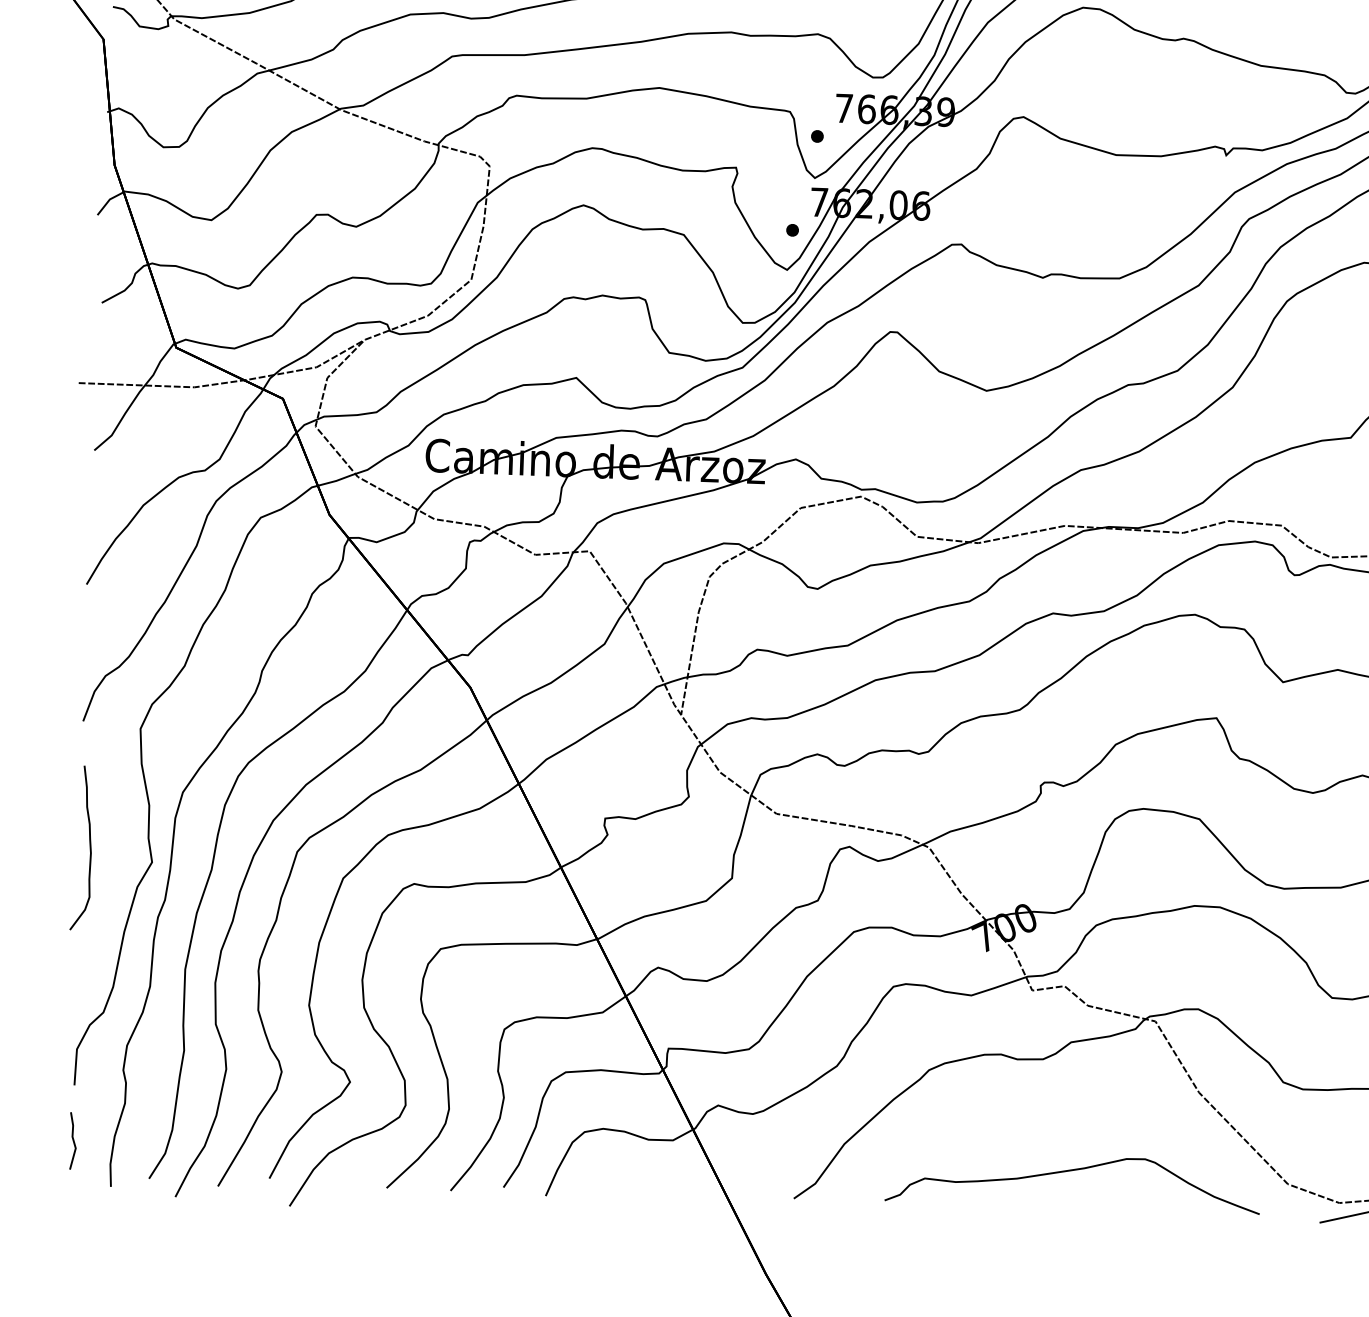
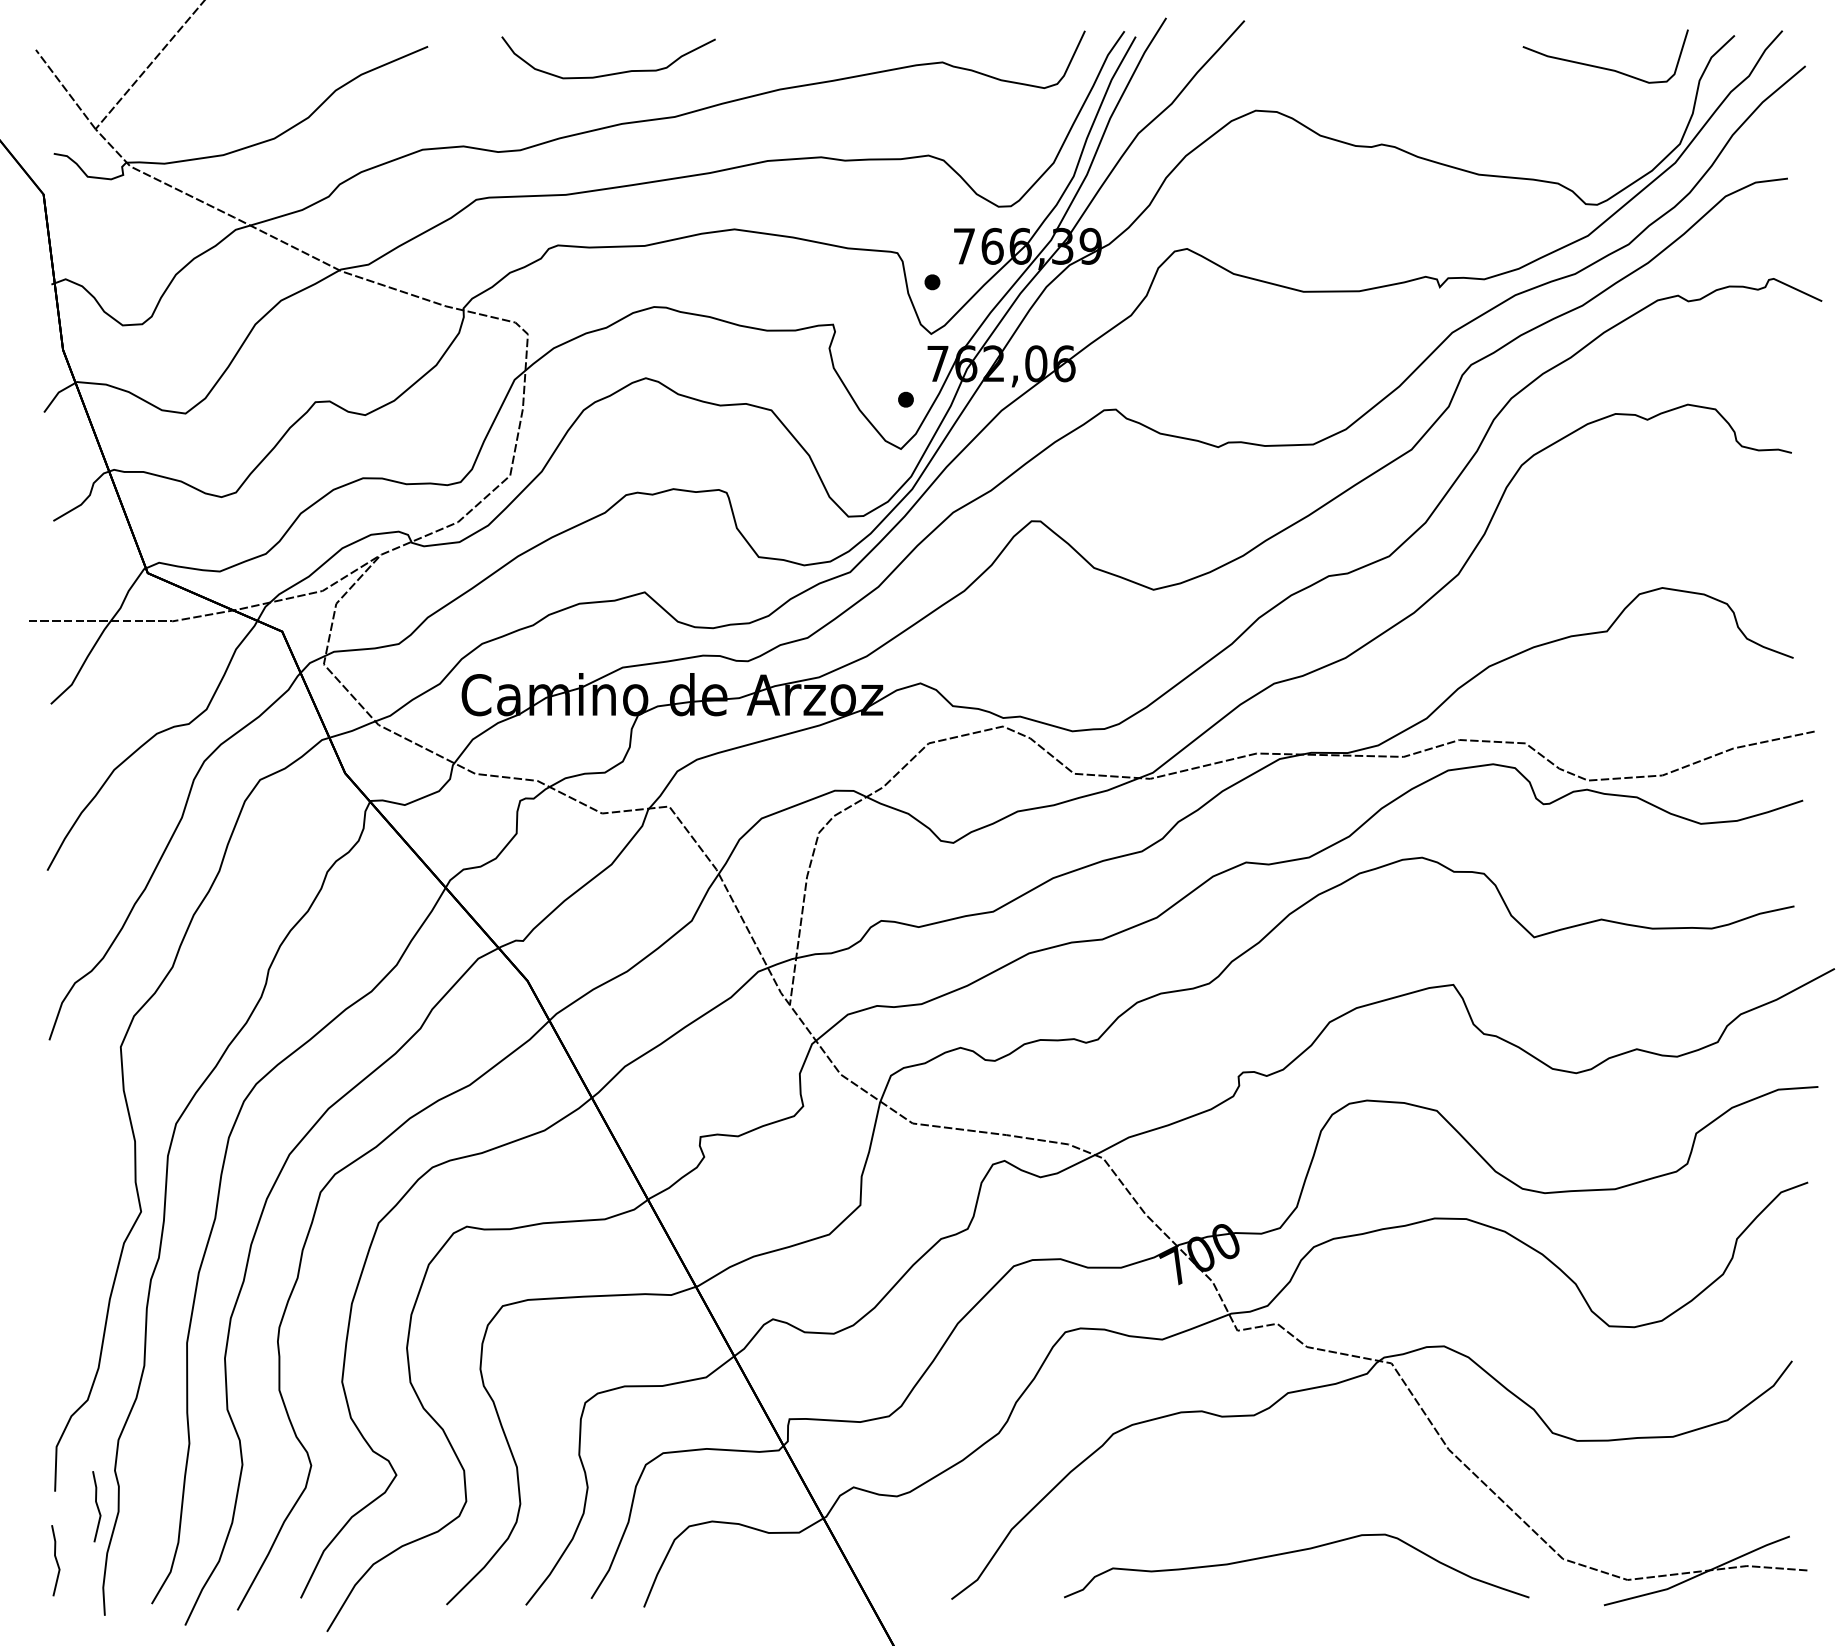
curve: (89, 848) -> (63, 1197), removed
line: (107, 1098) -> (96, 1506), added

